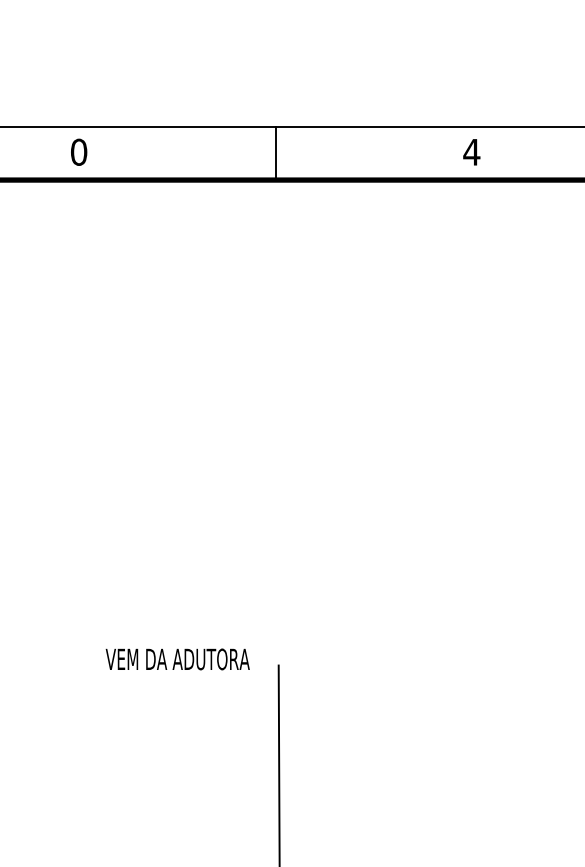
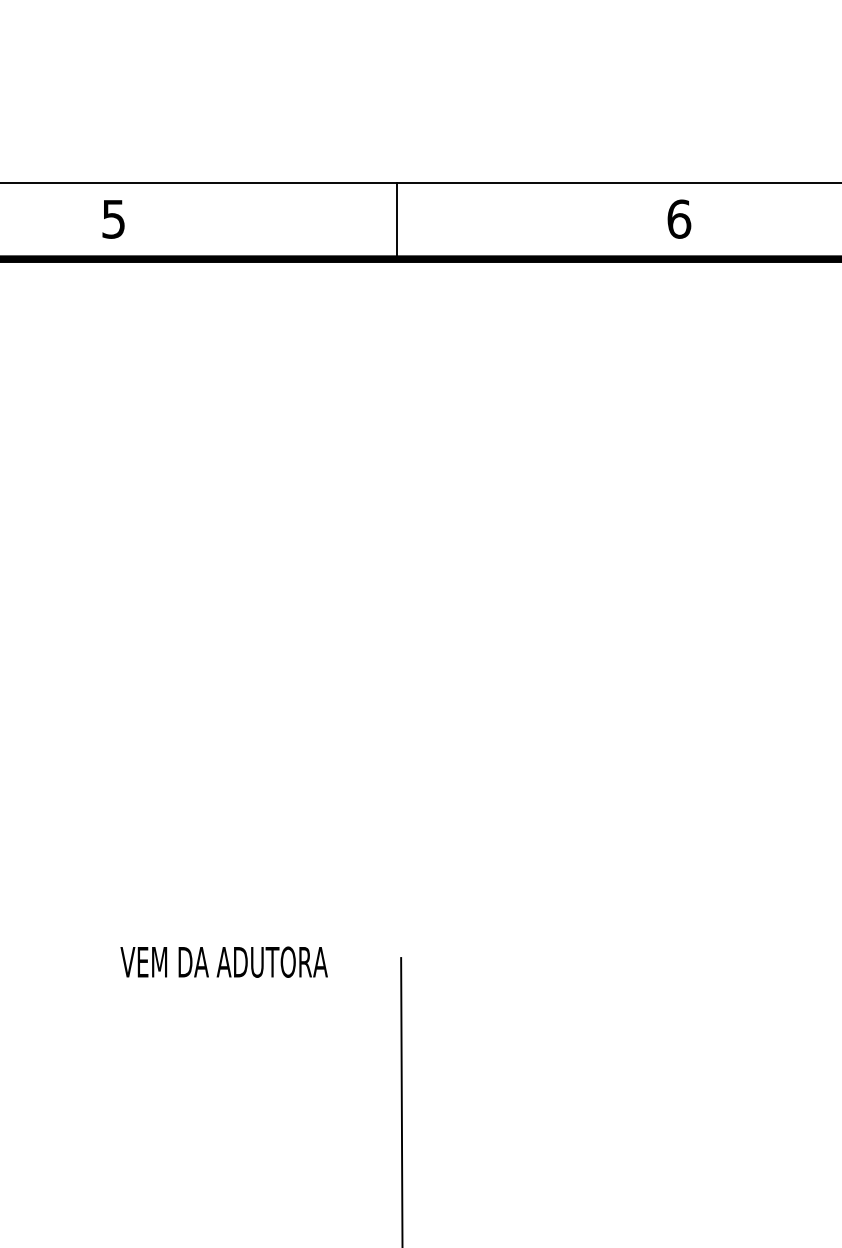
text: (79, 151) -> (114, 218), 0 -> 5
text: (471, 151) -> (678, 218), 4 -> 6
text: (177, 659) -> (223, 962), moved

